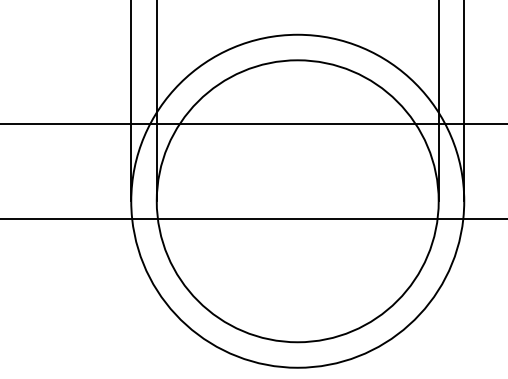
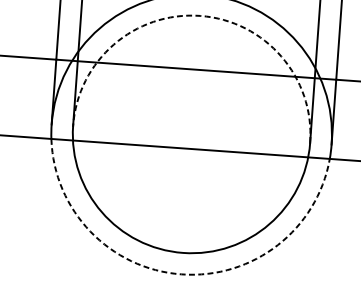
arc: (297, 60) -> (199, 16), solid -> dashed
arc: (297, 367) -> (181, 274), solid -> dashed

